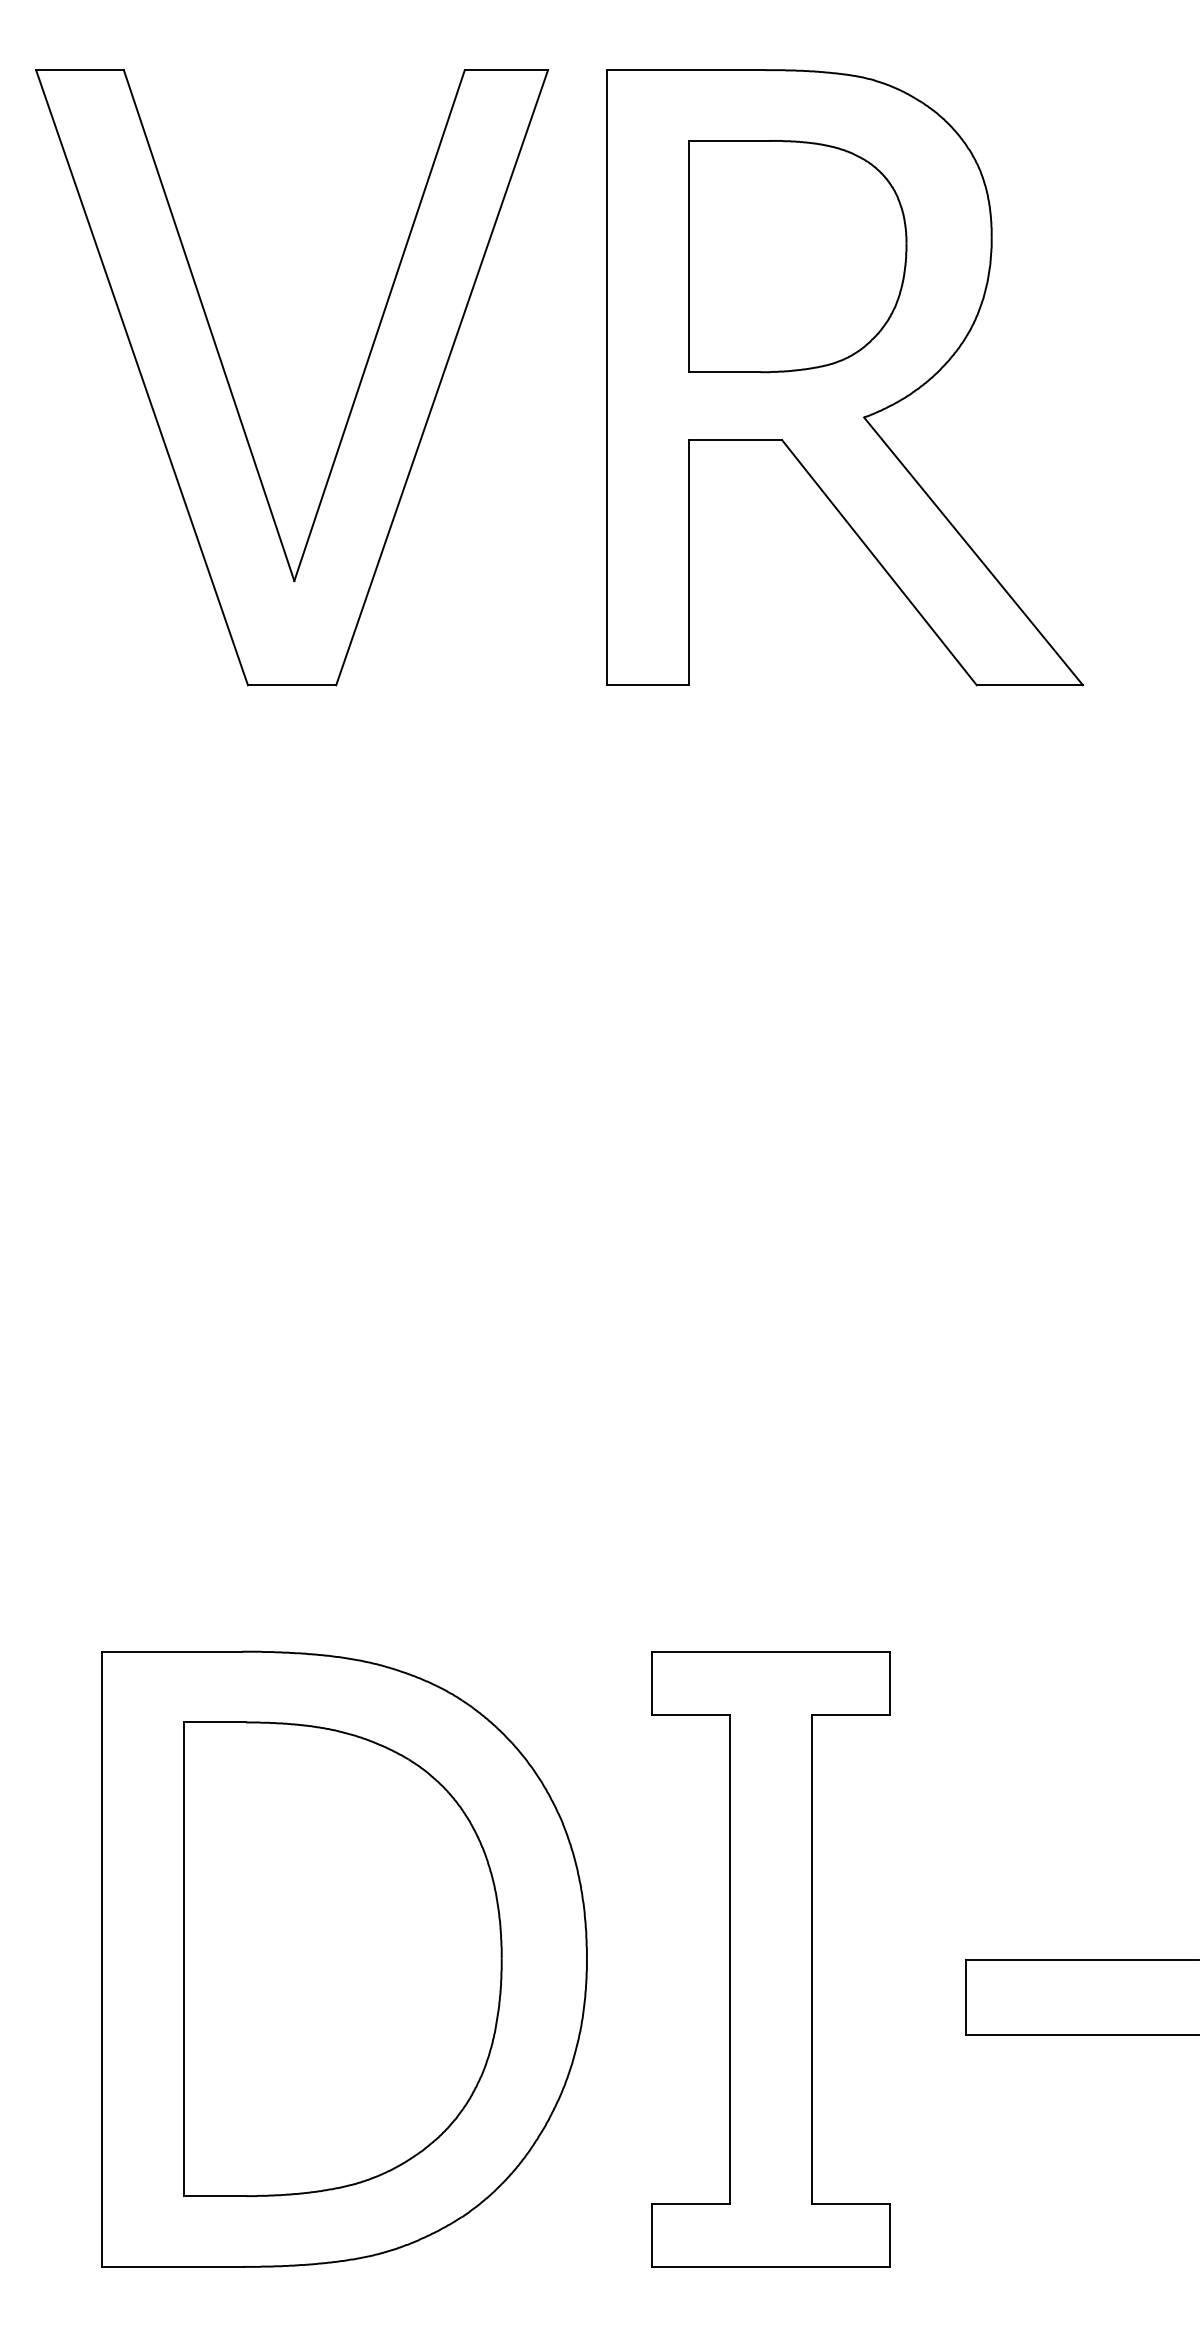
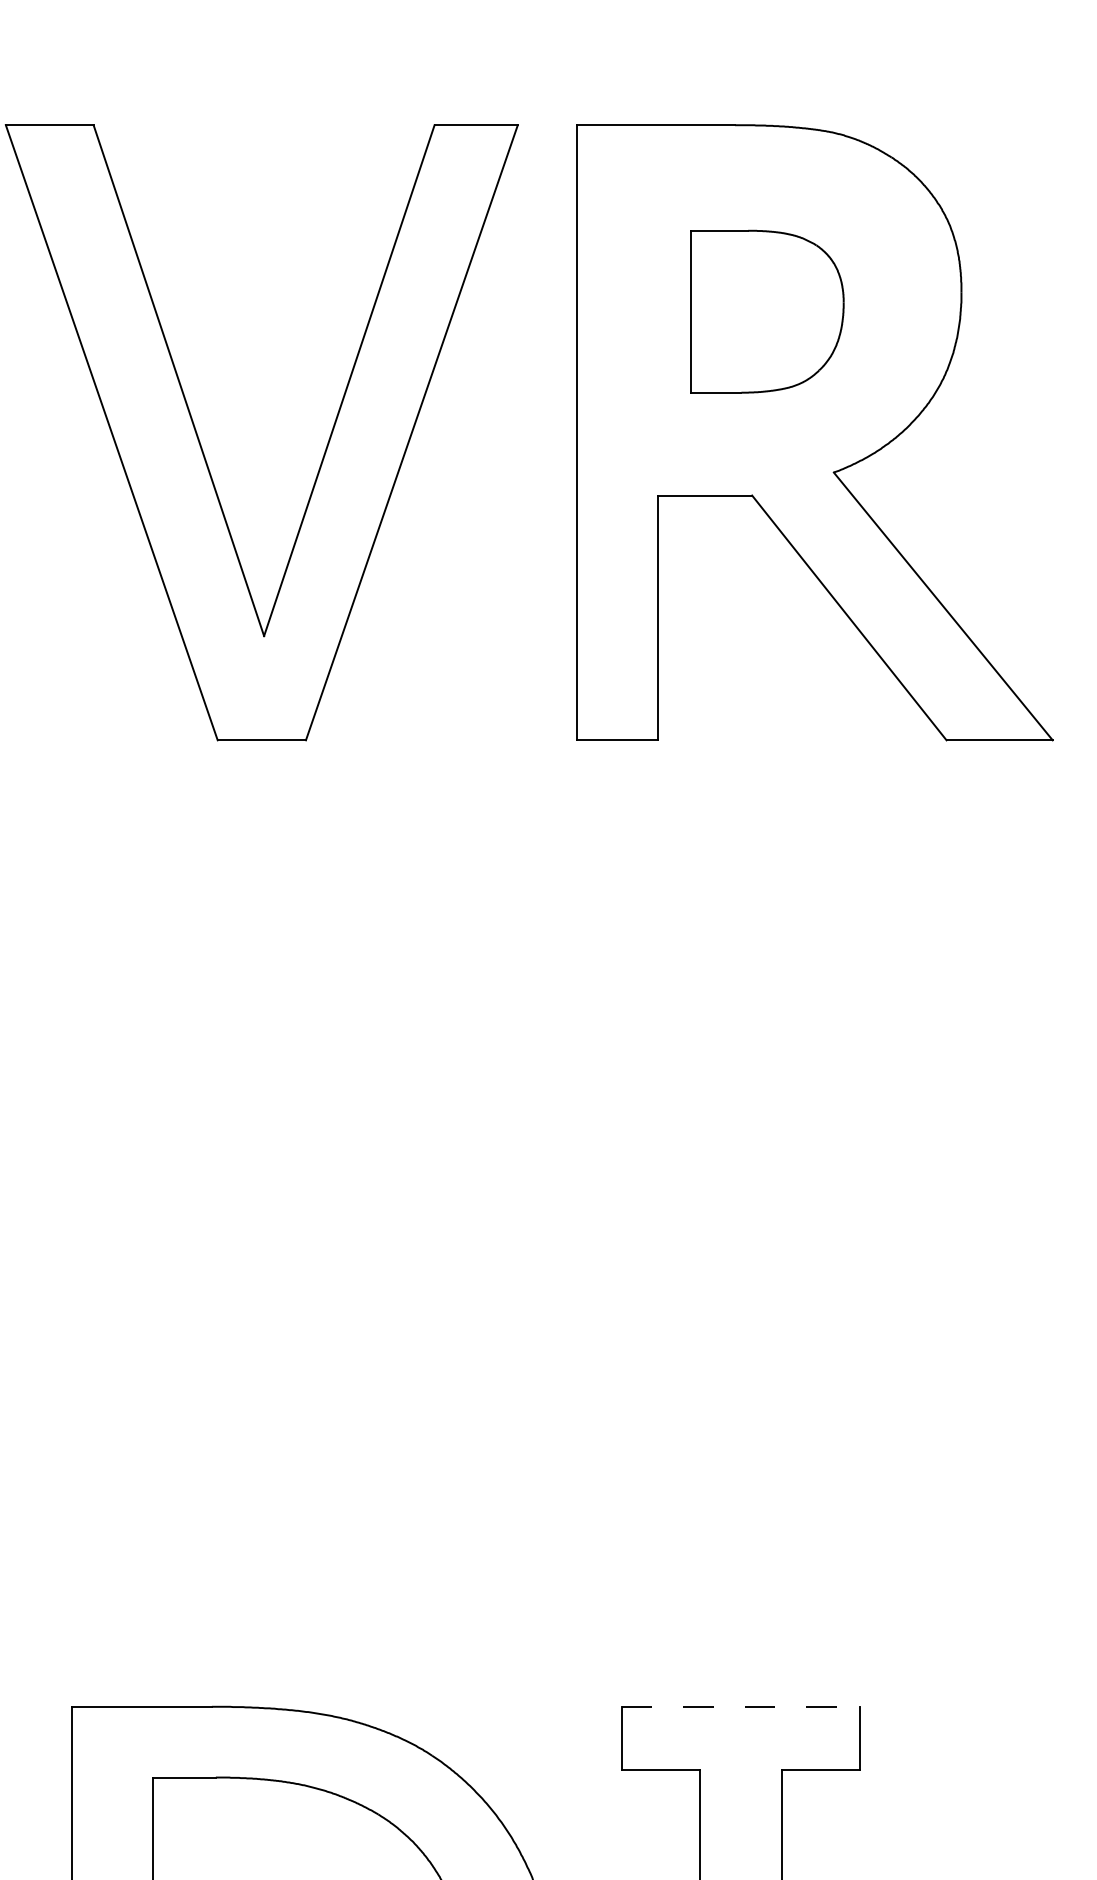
part: (797, 256) -> (767, 311), size x0.7
line: (771, 1651) -> (741, 1706), solid -> dashed

